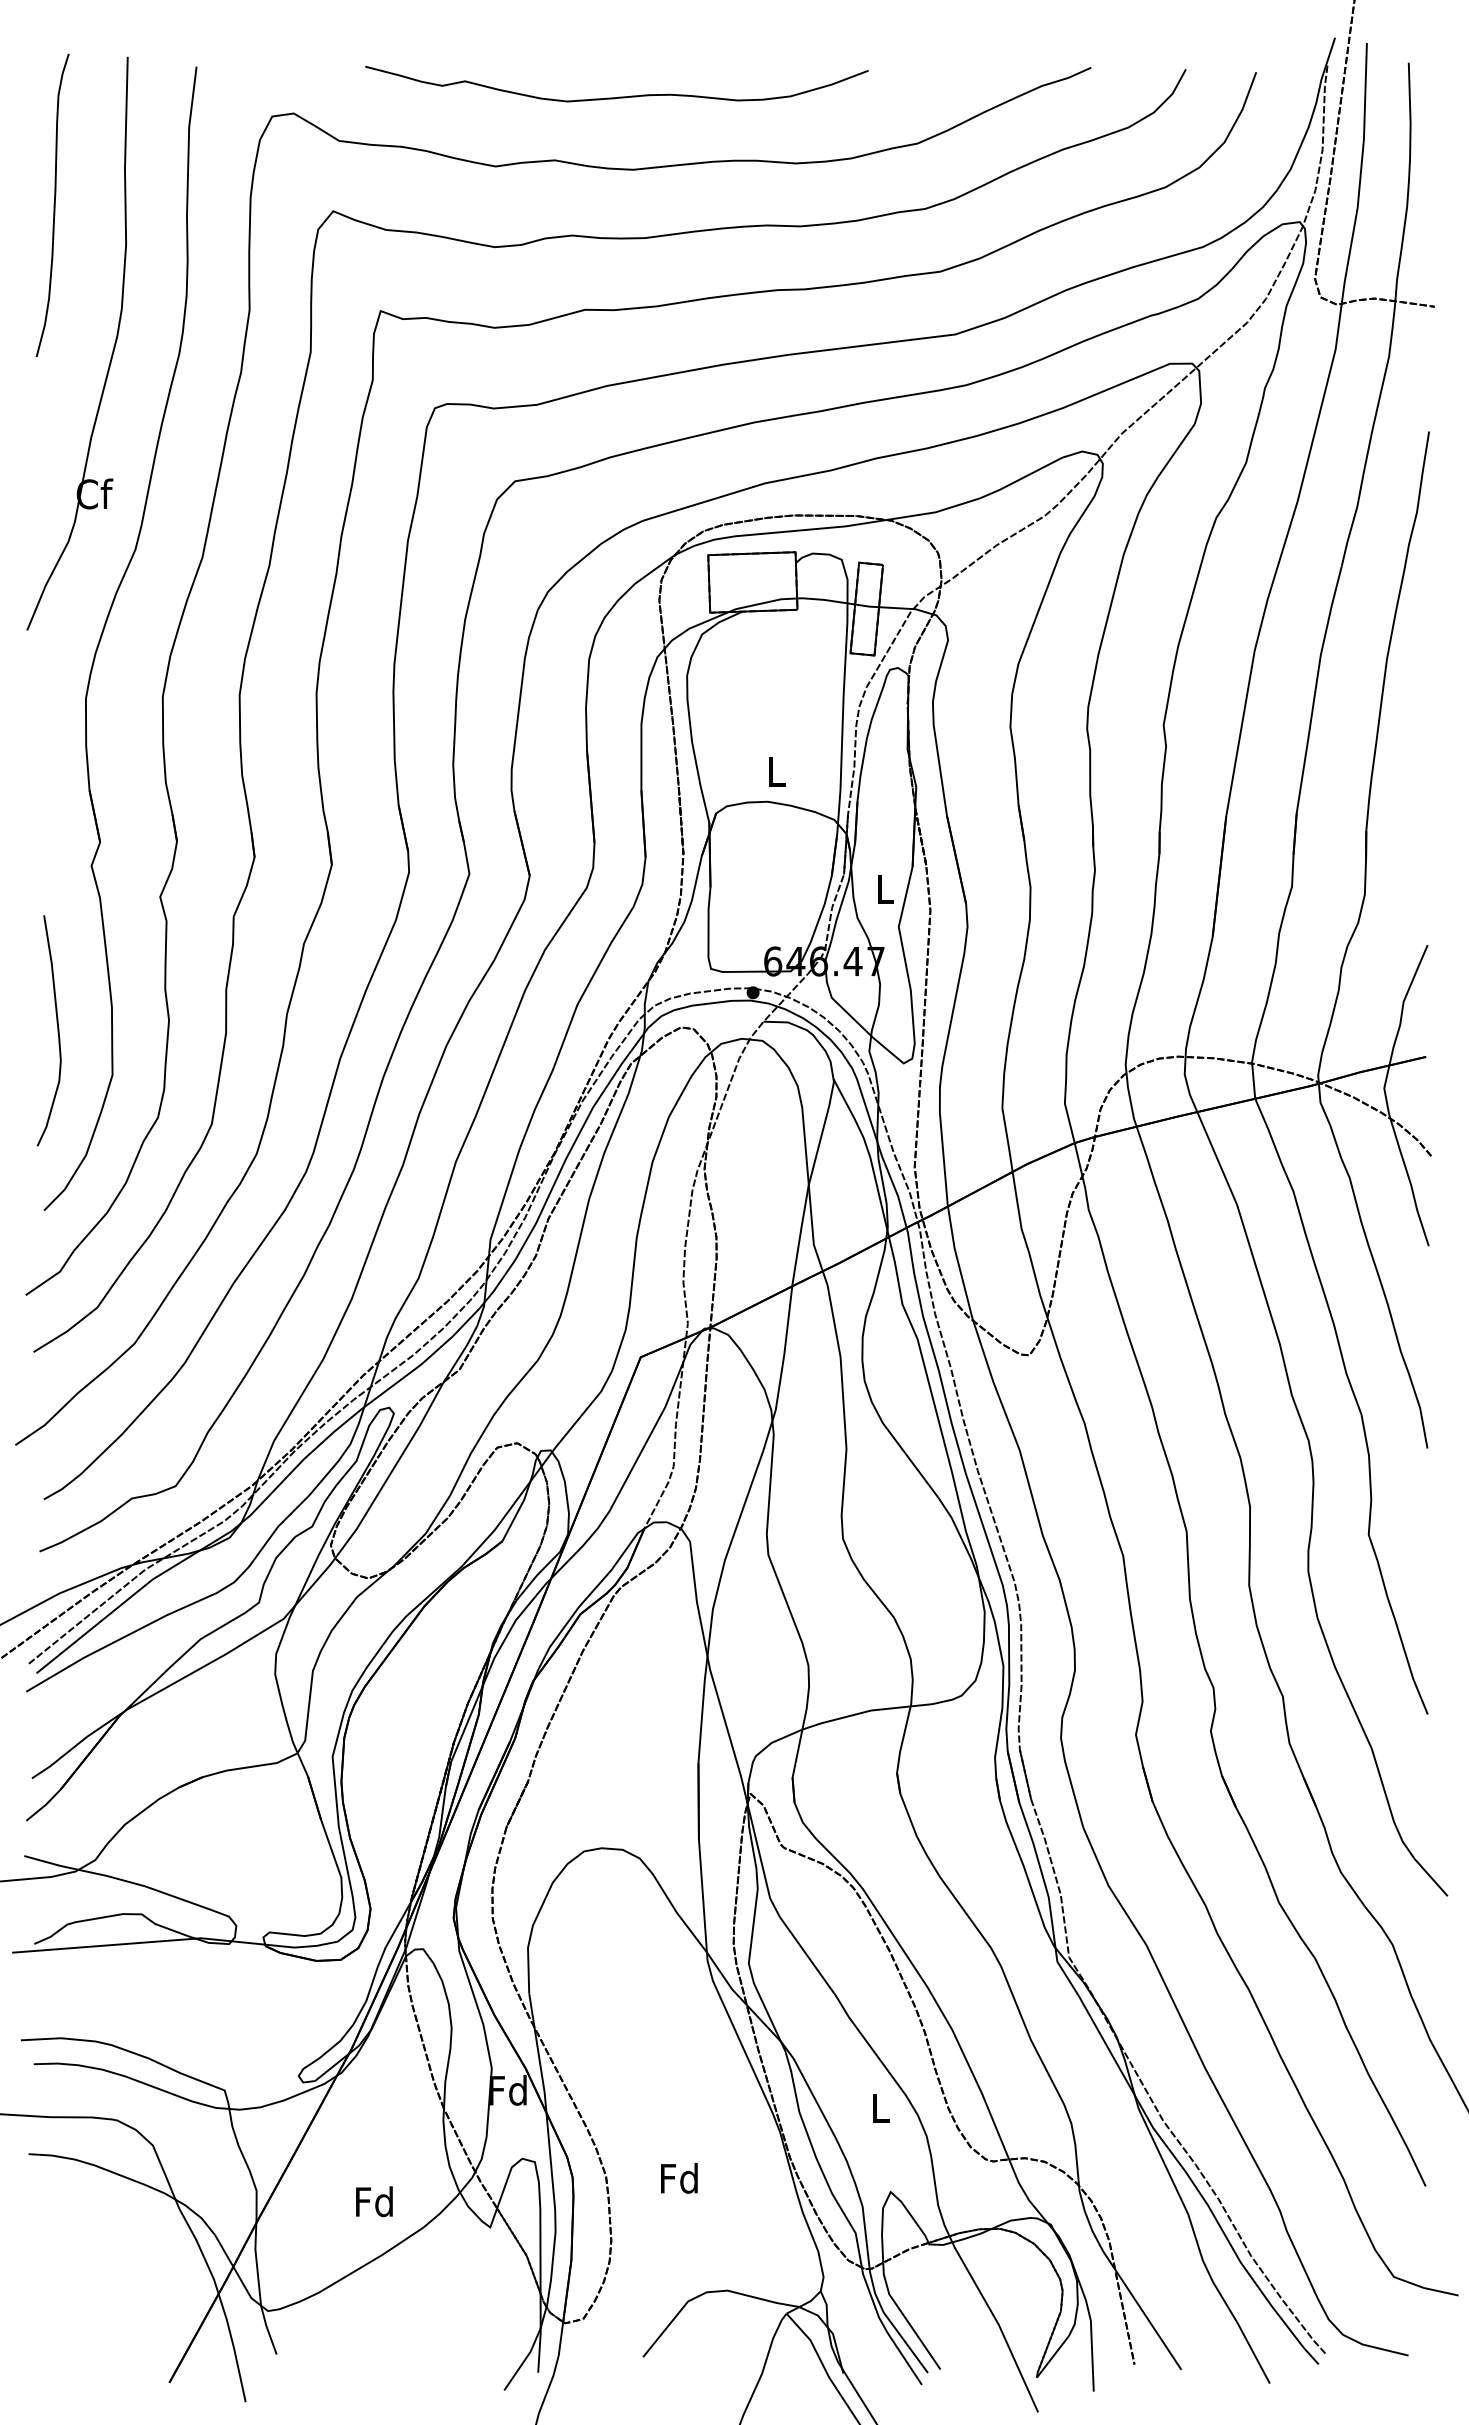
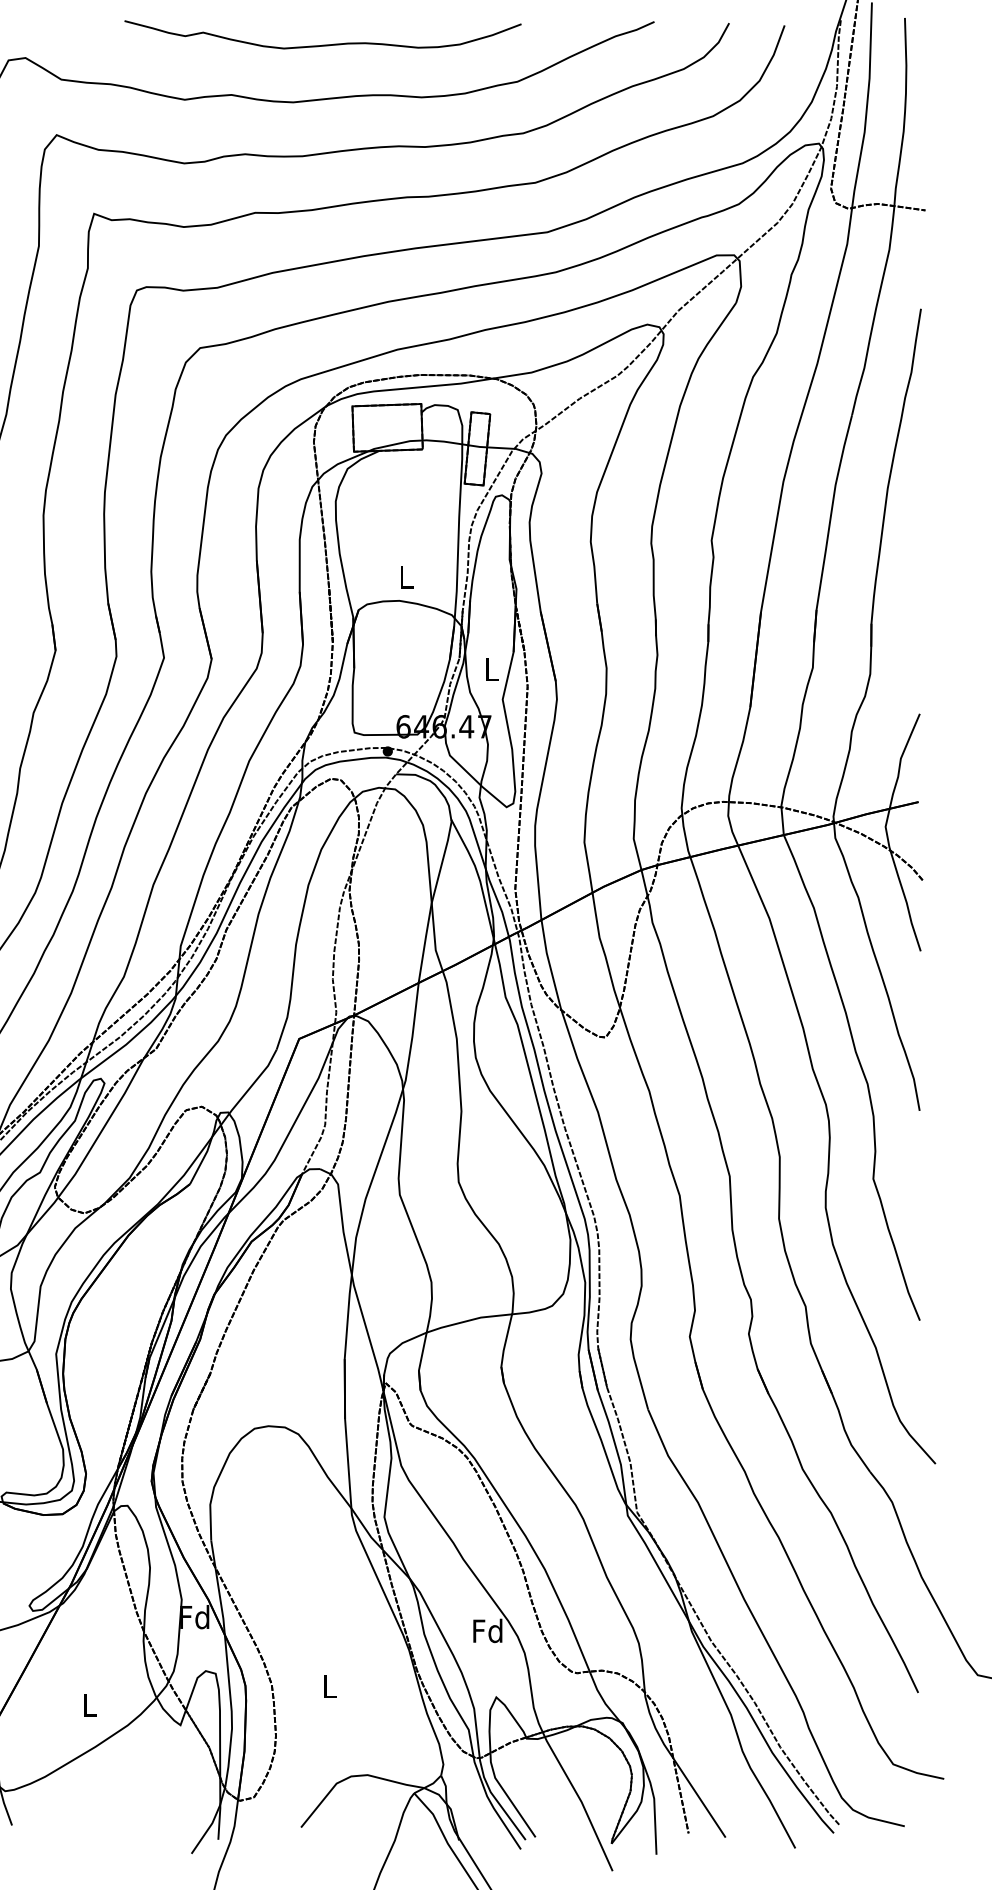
curve: (619, 96) -> (325, 44), moved
text: (879, 2107) -> (487, 1630), L -> Fd
text: (679, 2178) -> (329, 1686), Fd -> L
text: (374, 2201) -> (89, 1704), Fd -> L

